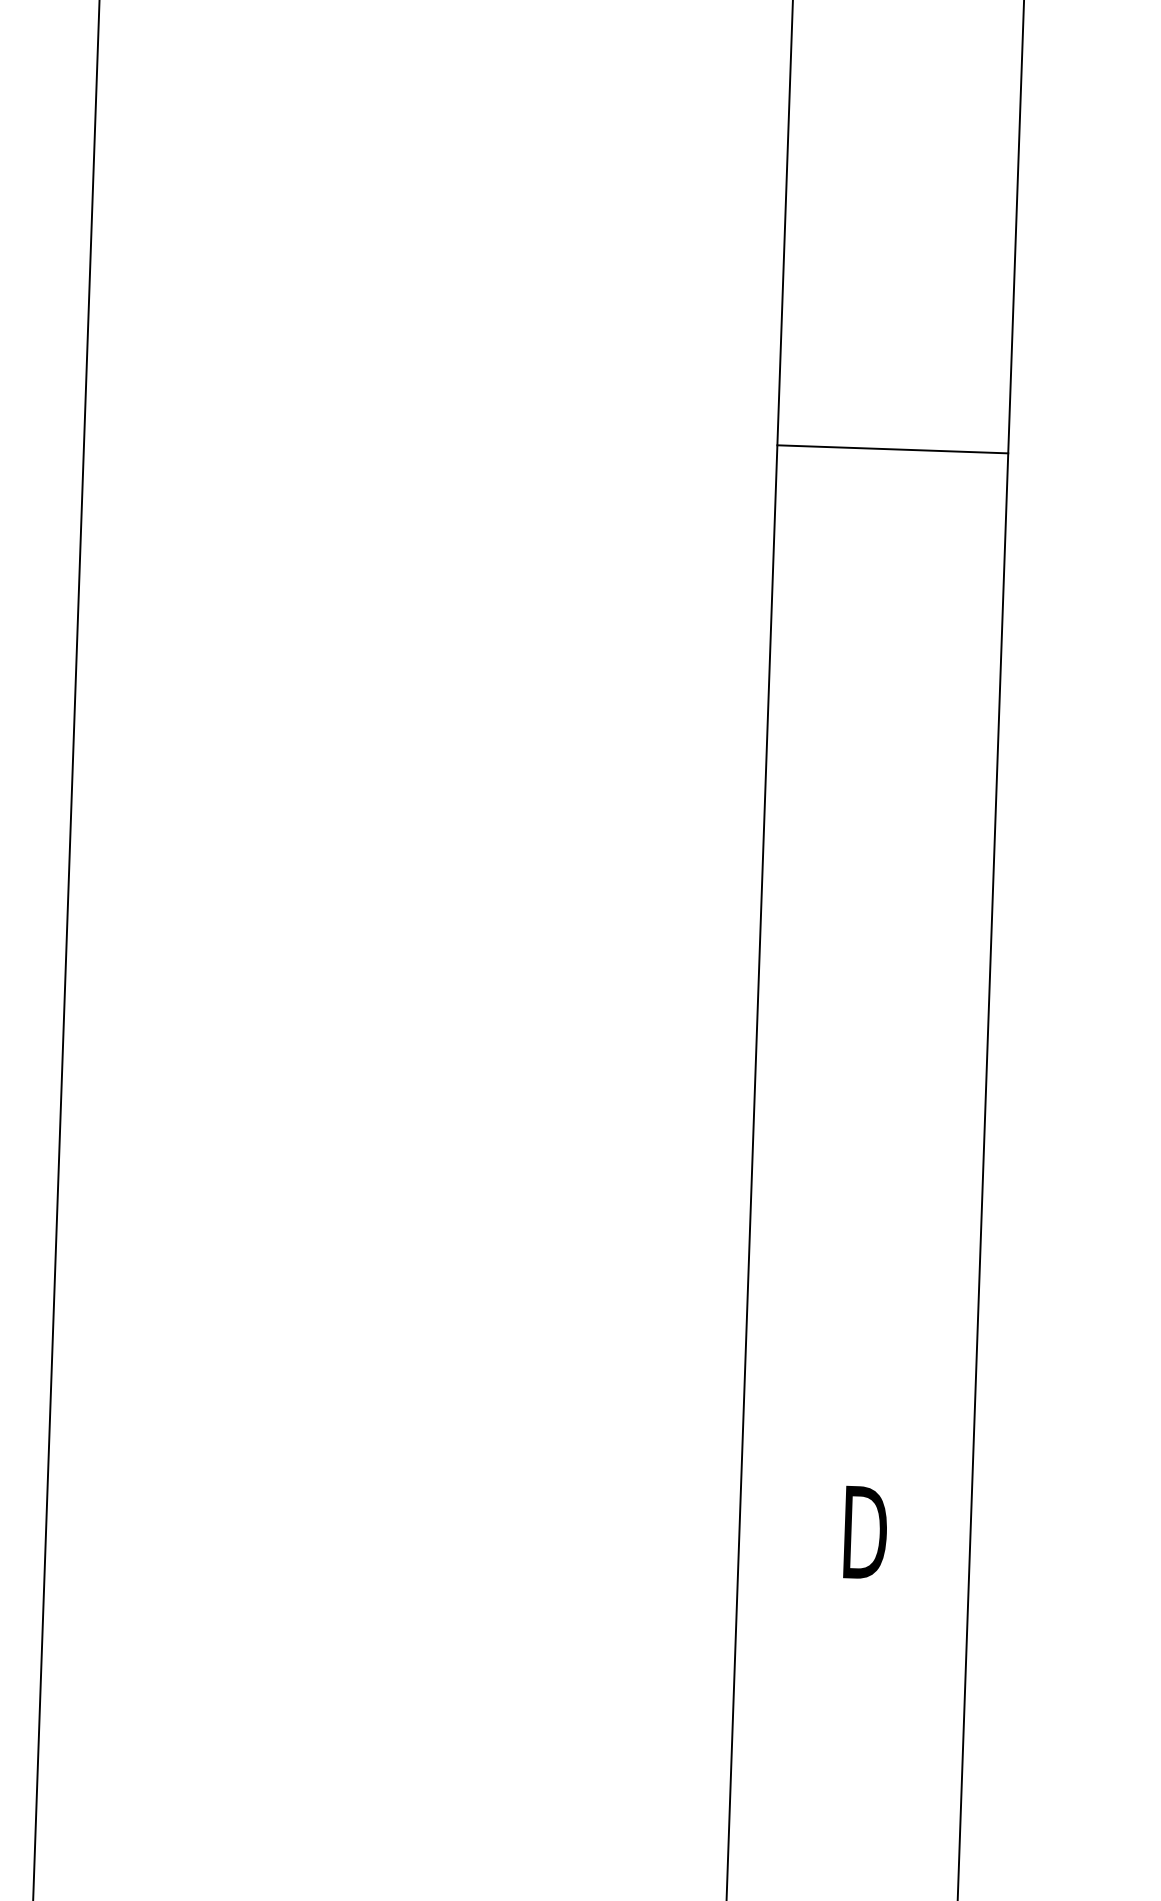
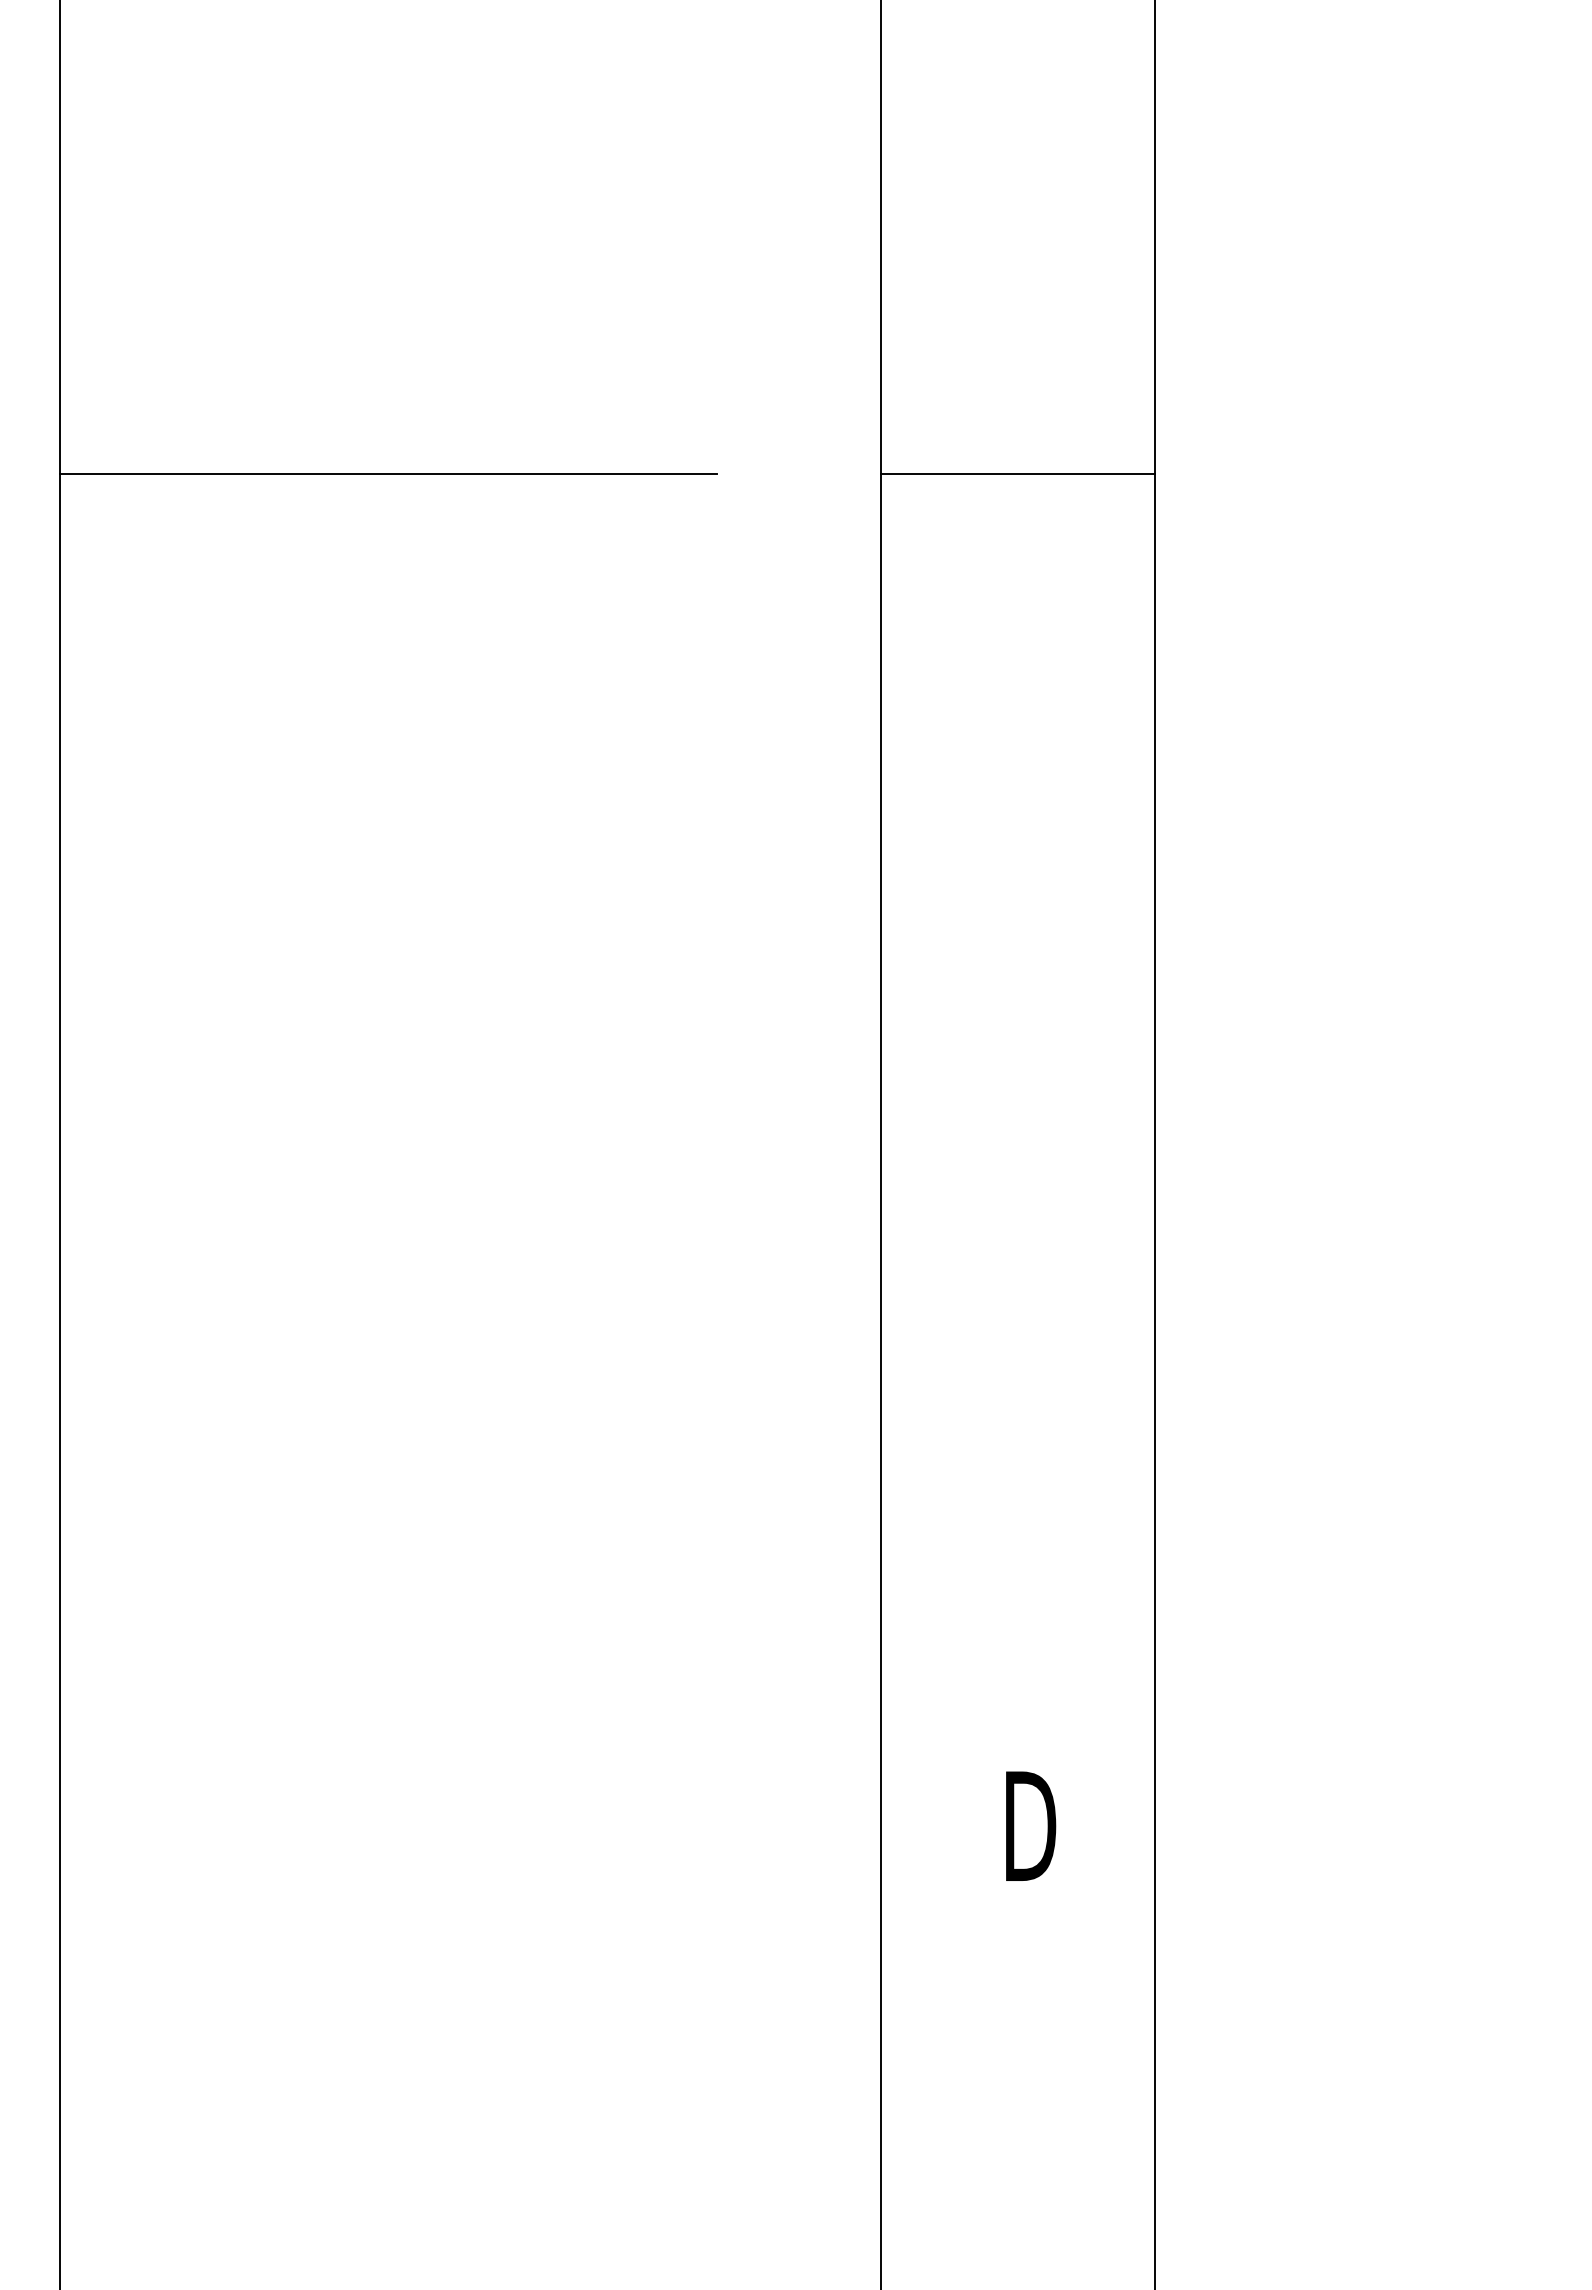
line: (363, 373) -> (388, 473), added
line: (892, 449) -> (1018, 473), moved

